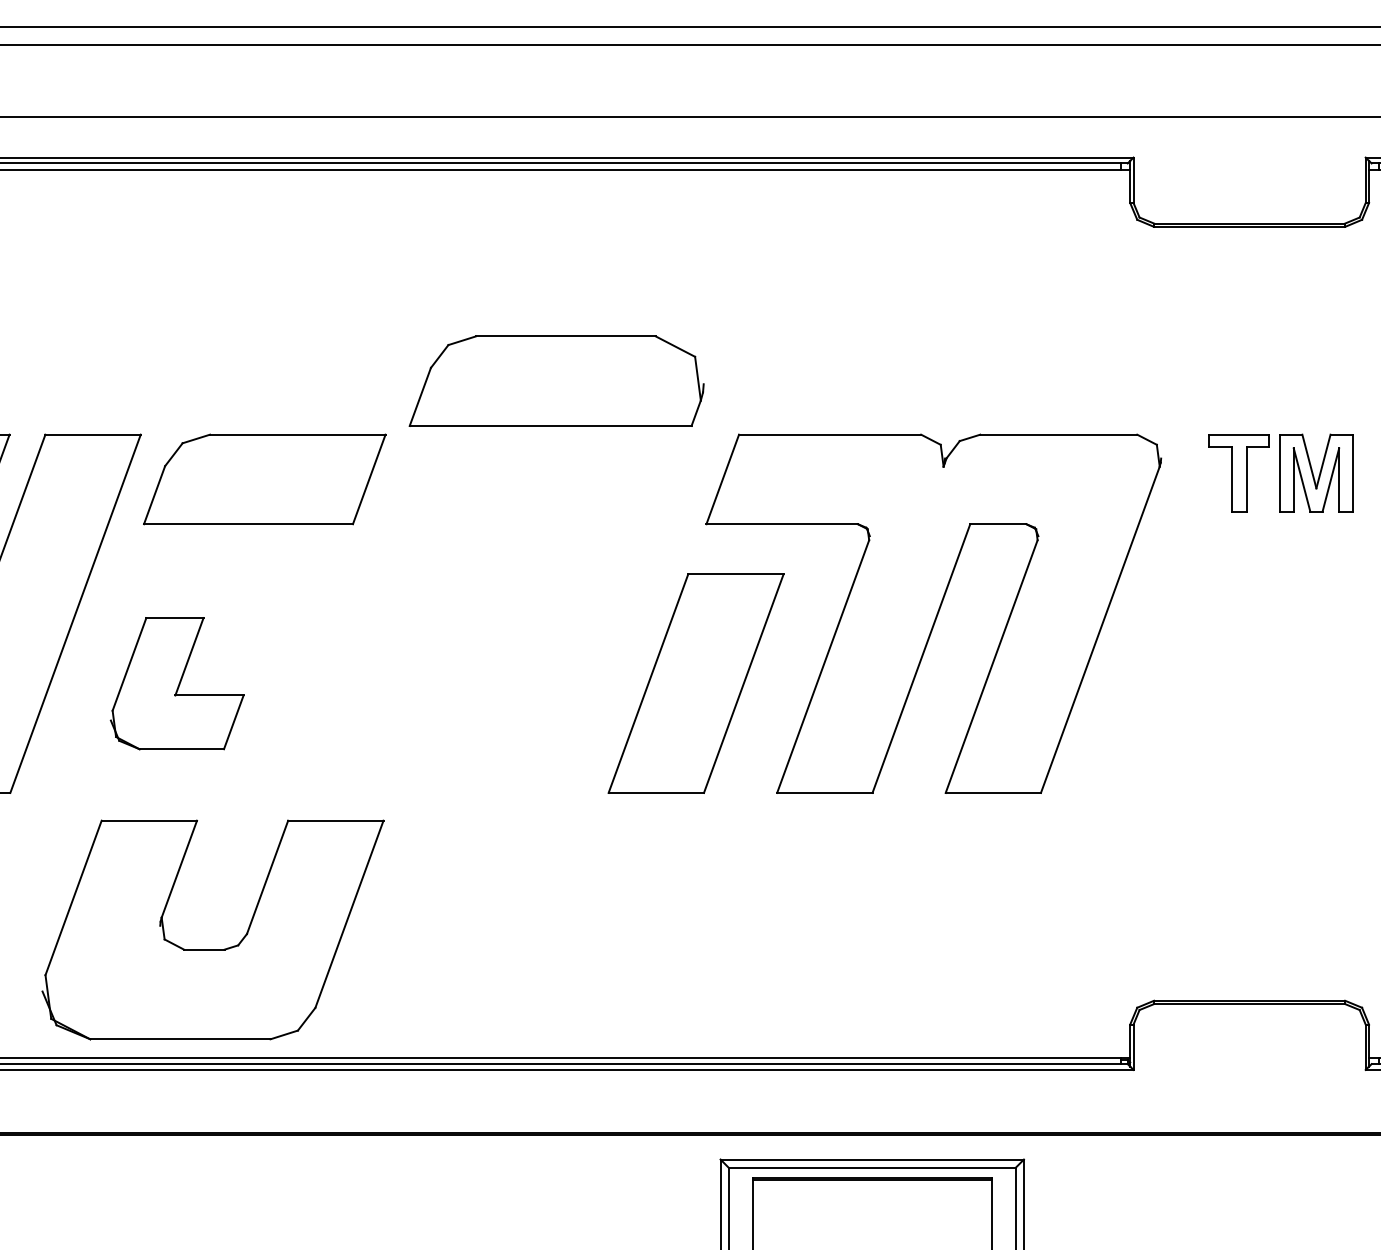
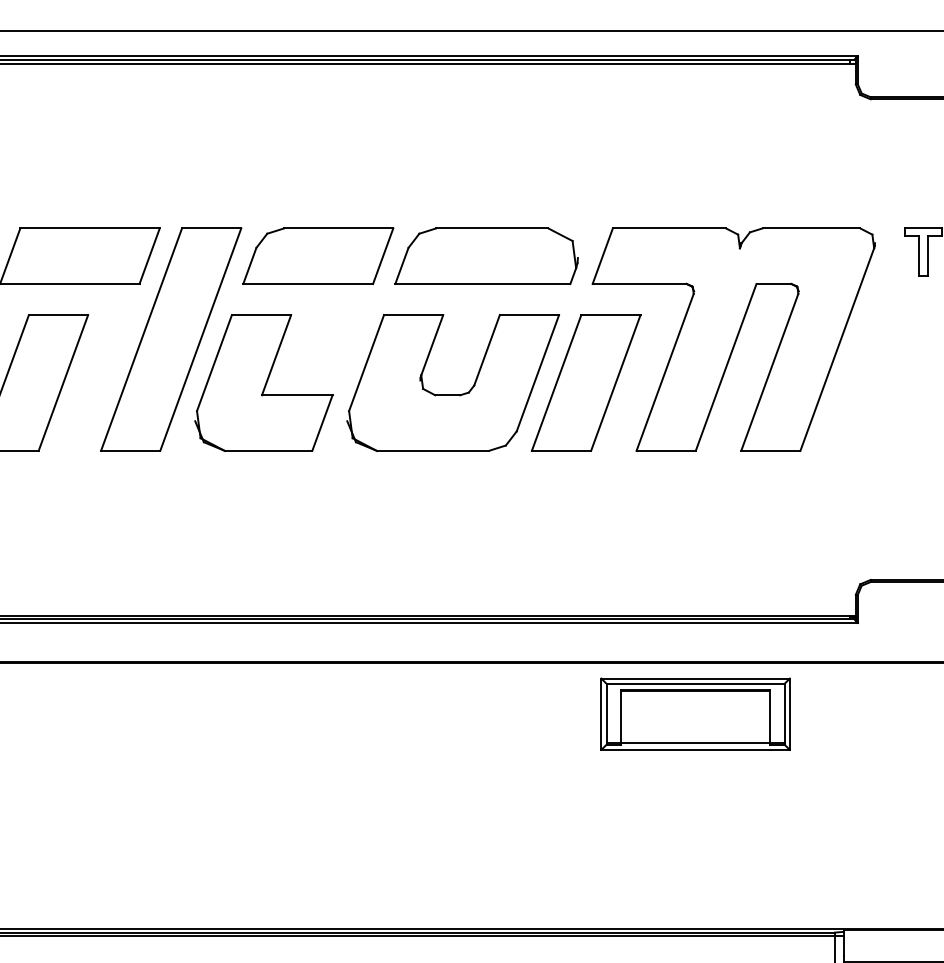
part: (556, 380) -> (486, 255), moved
part: (176, 682) -> (263, 382), size x1.67
part: (211, 948) -> (452, 394), moved

